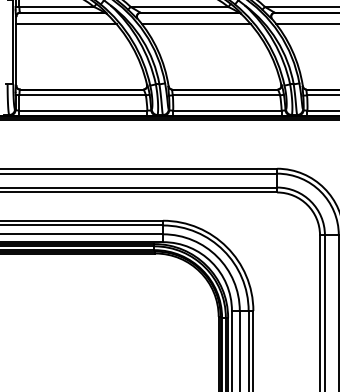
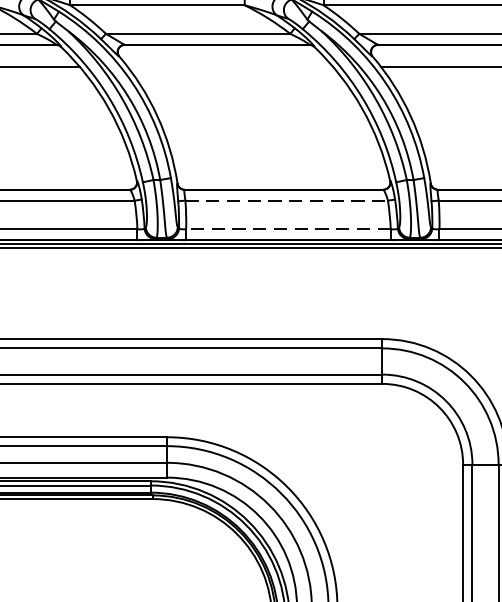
line: (196, 24) -> (230, 66), removed
line: (226, 95) -> (286, 200), solid -> dashed
line: (226, 110) -> (286, 229), solid -> dashed

